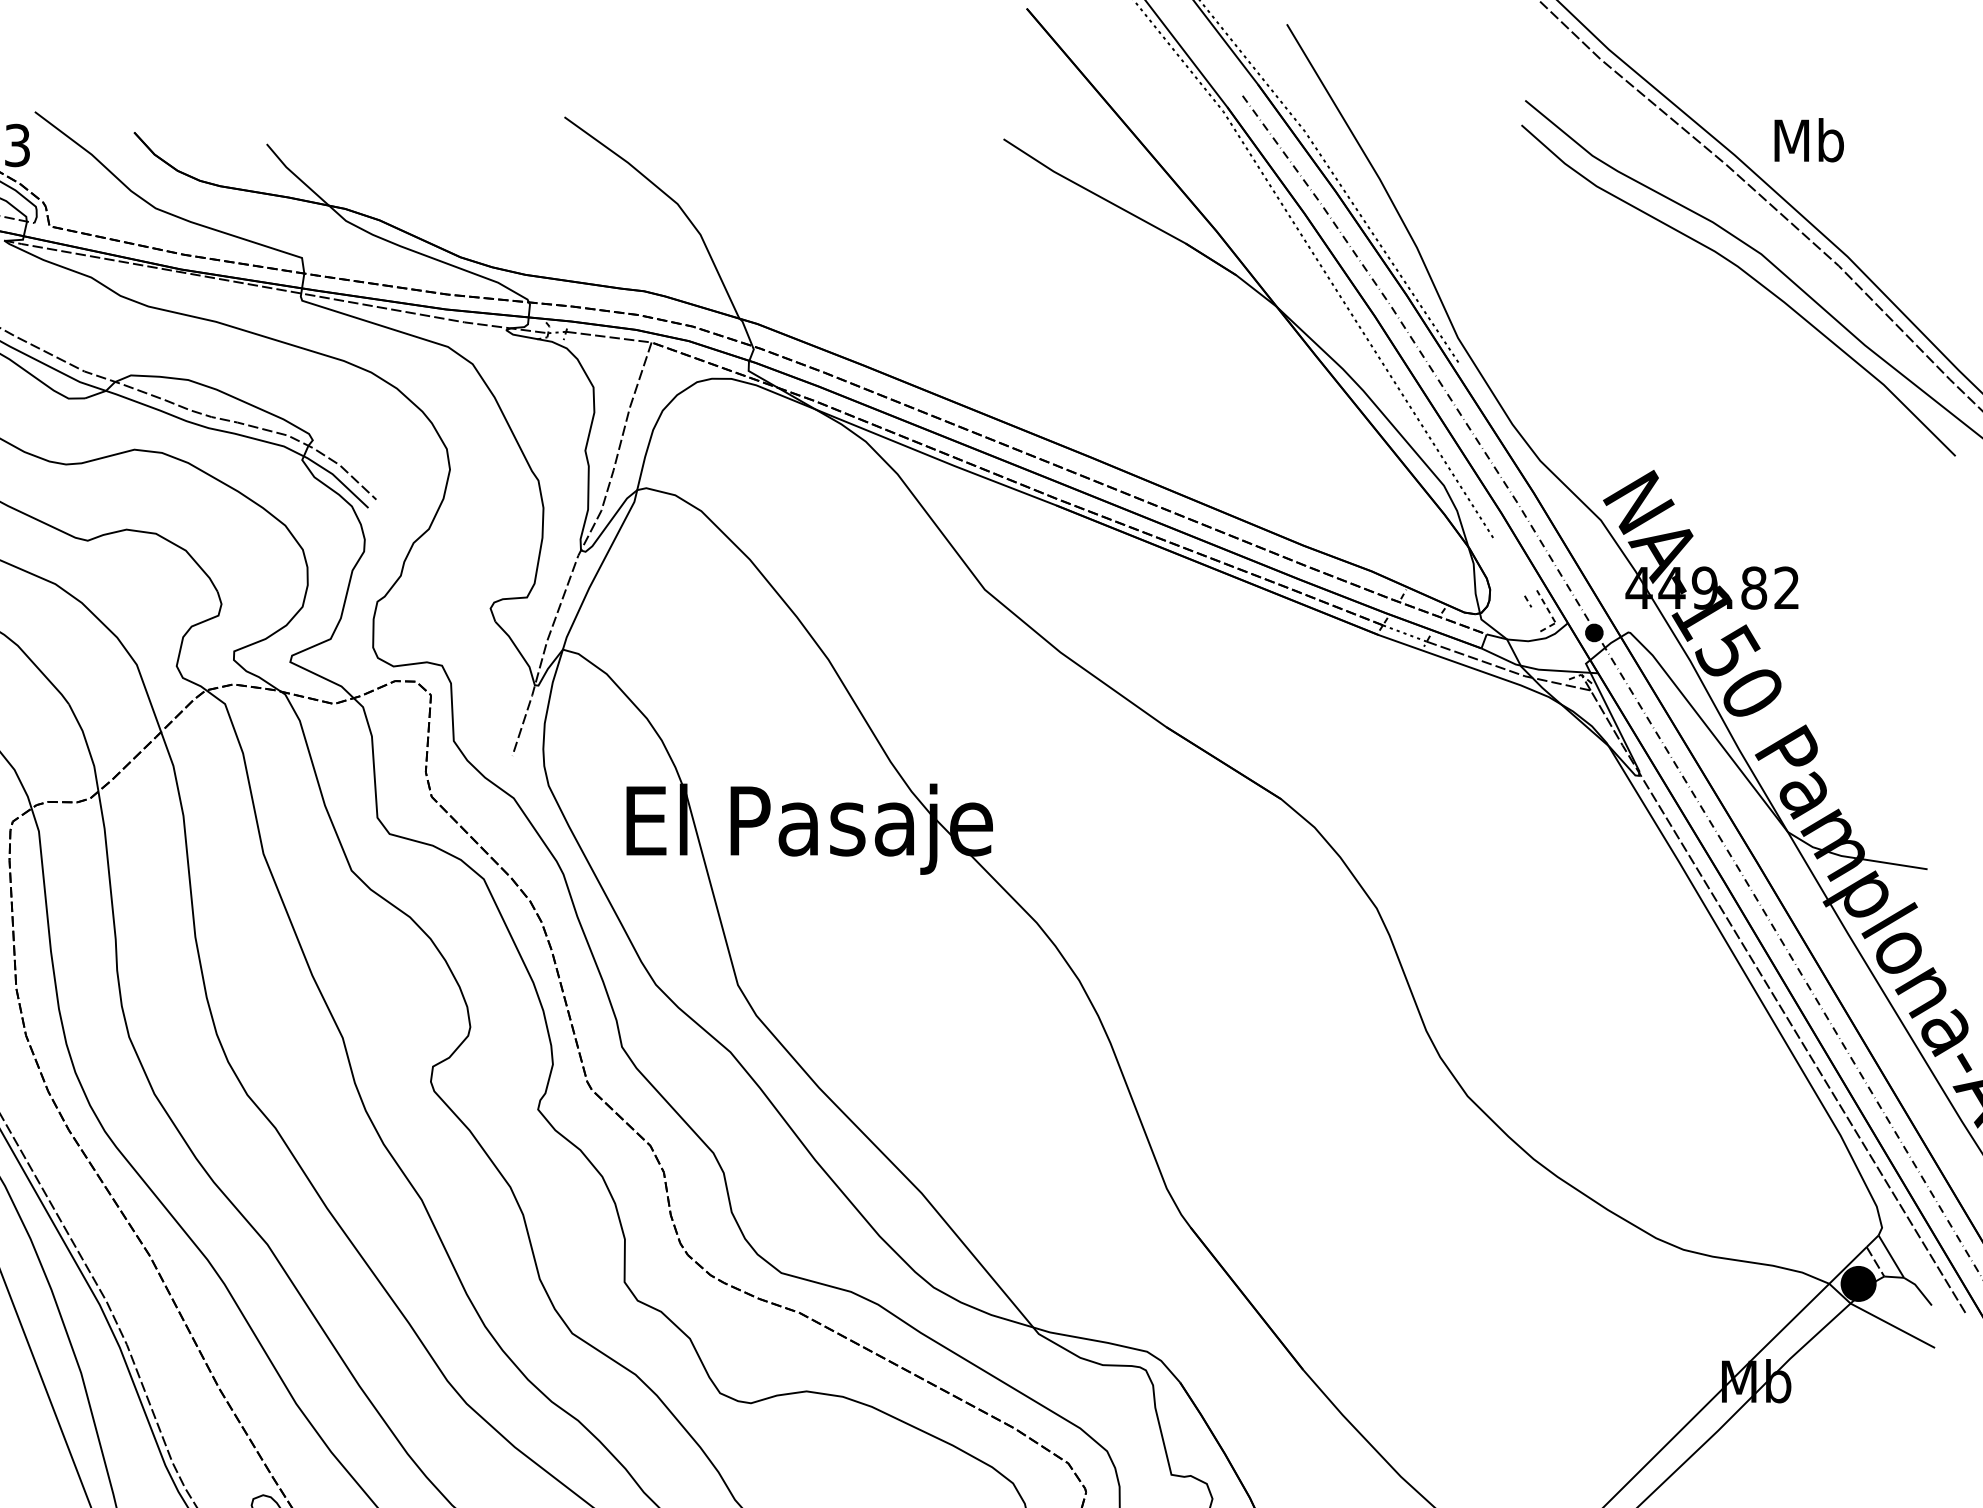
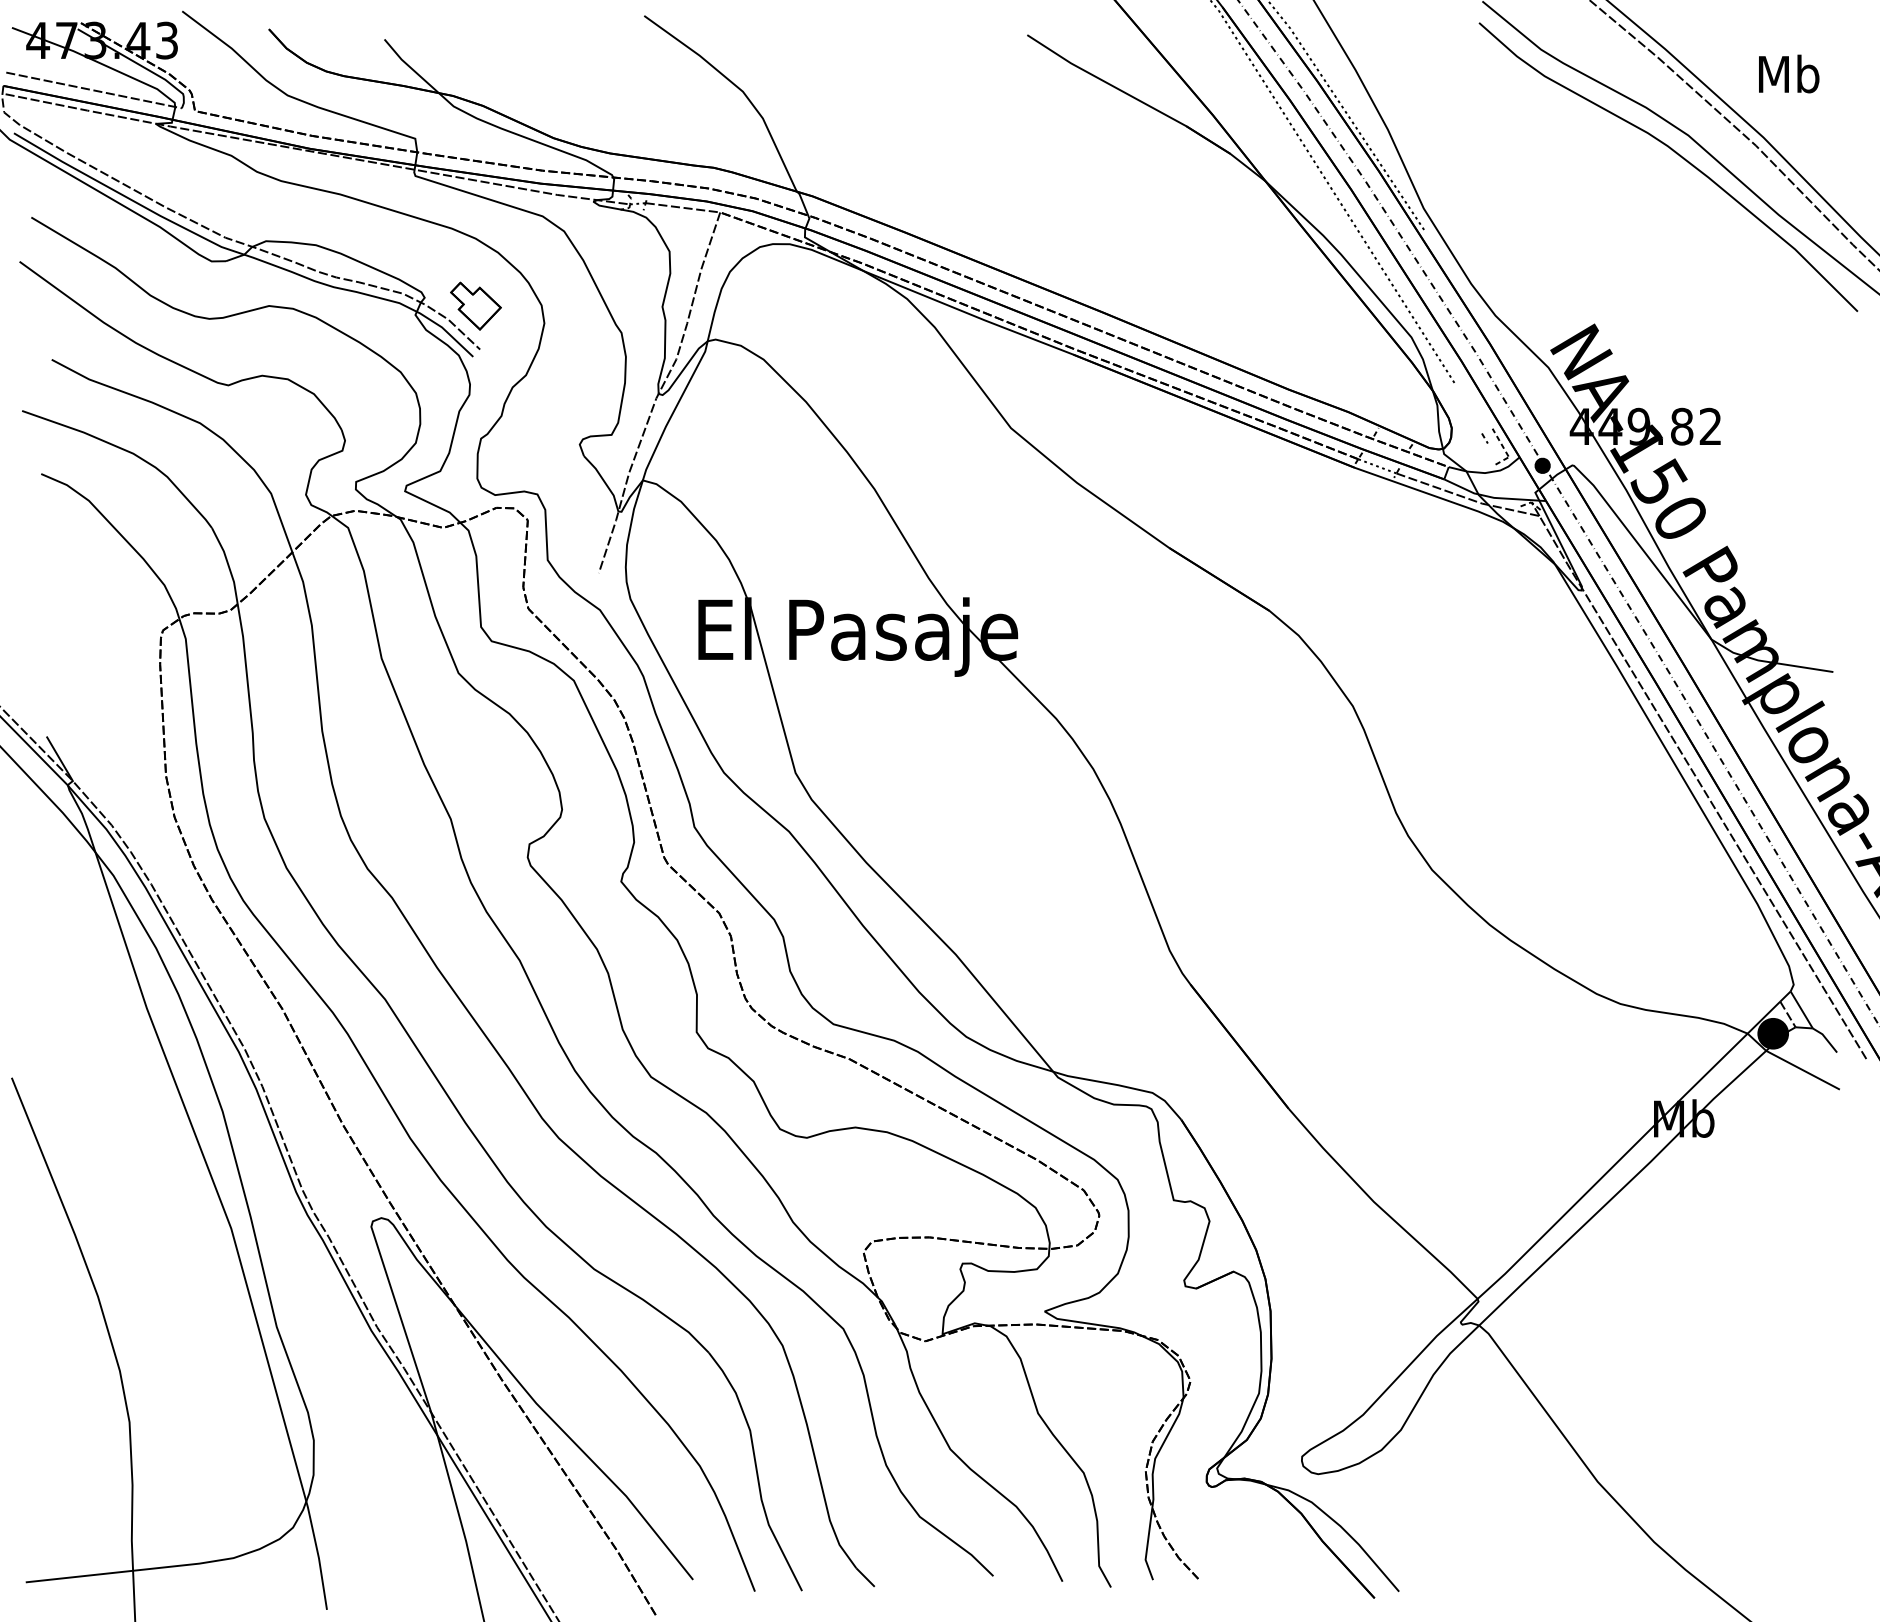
text: (1809, 139) -> (1789, 73), moved
part: (371, 449) -> (475, 305), added

